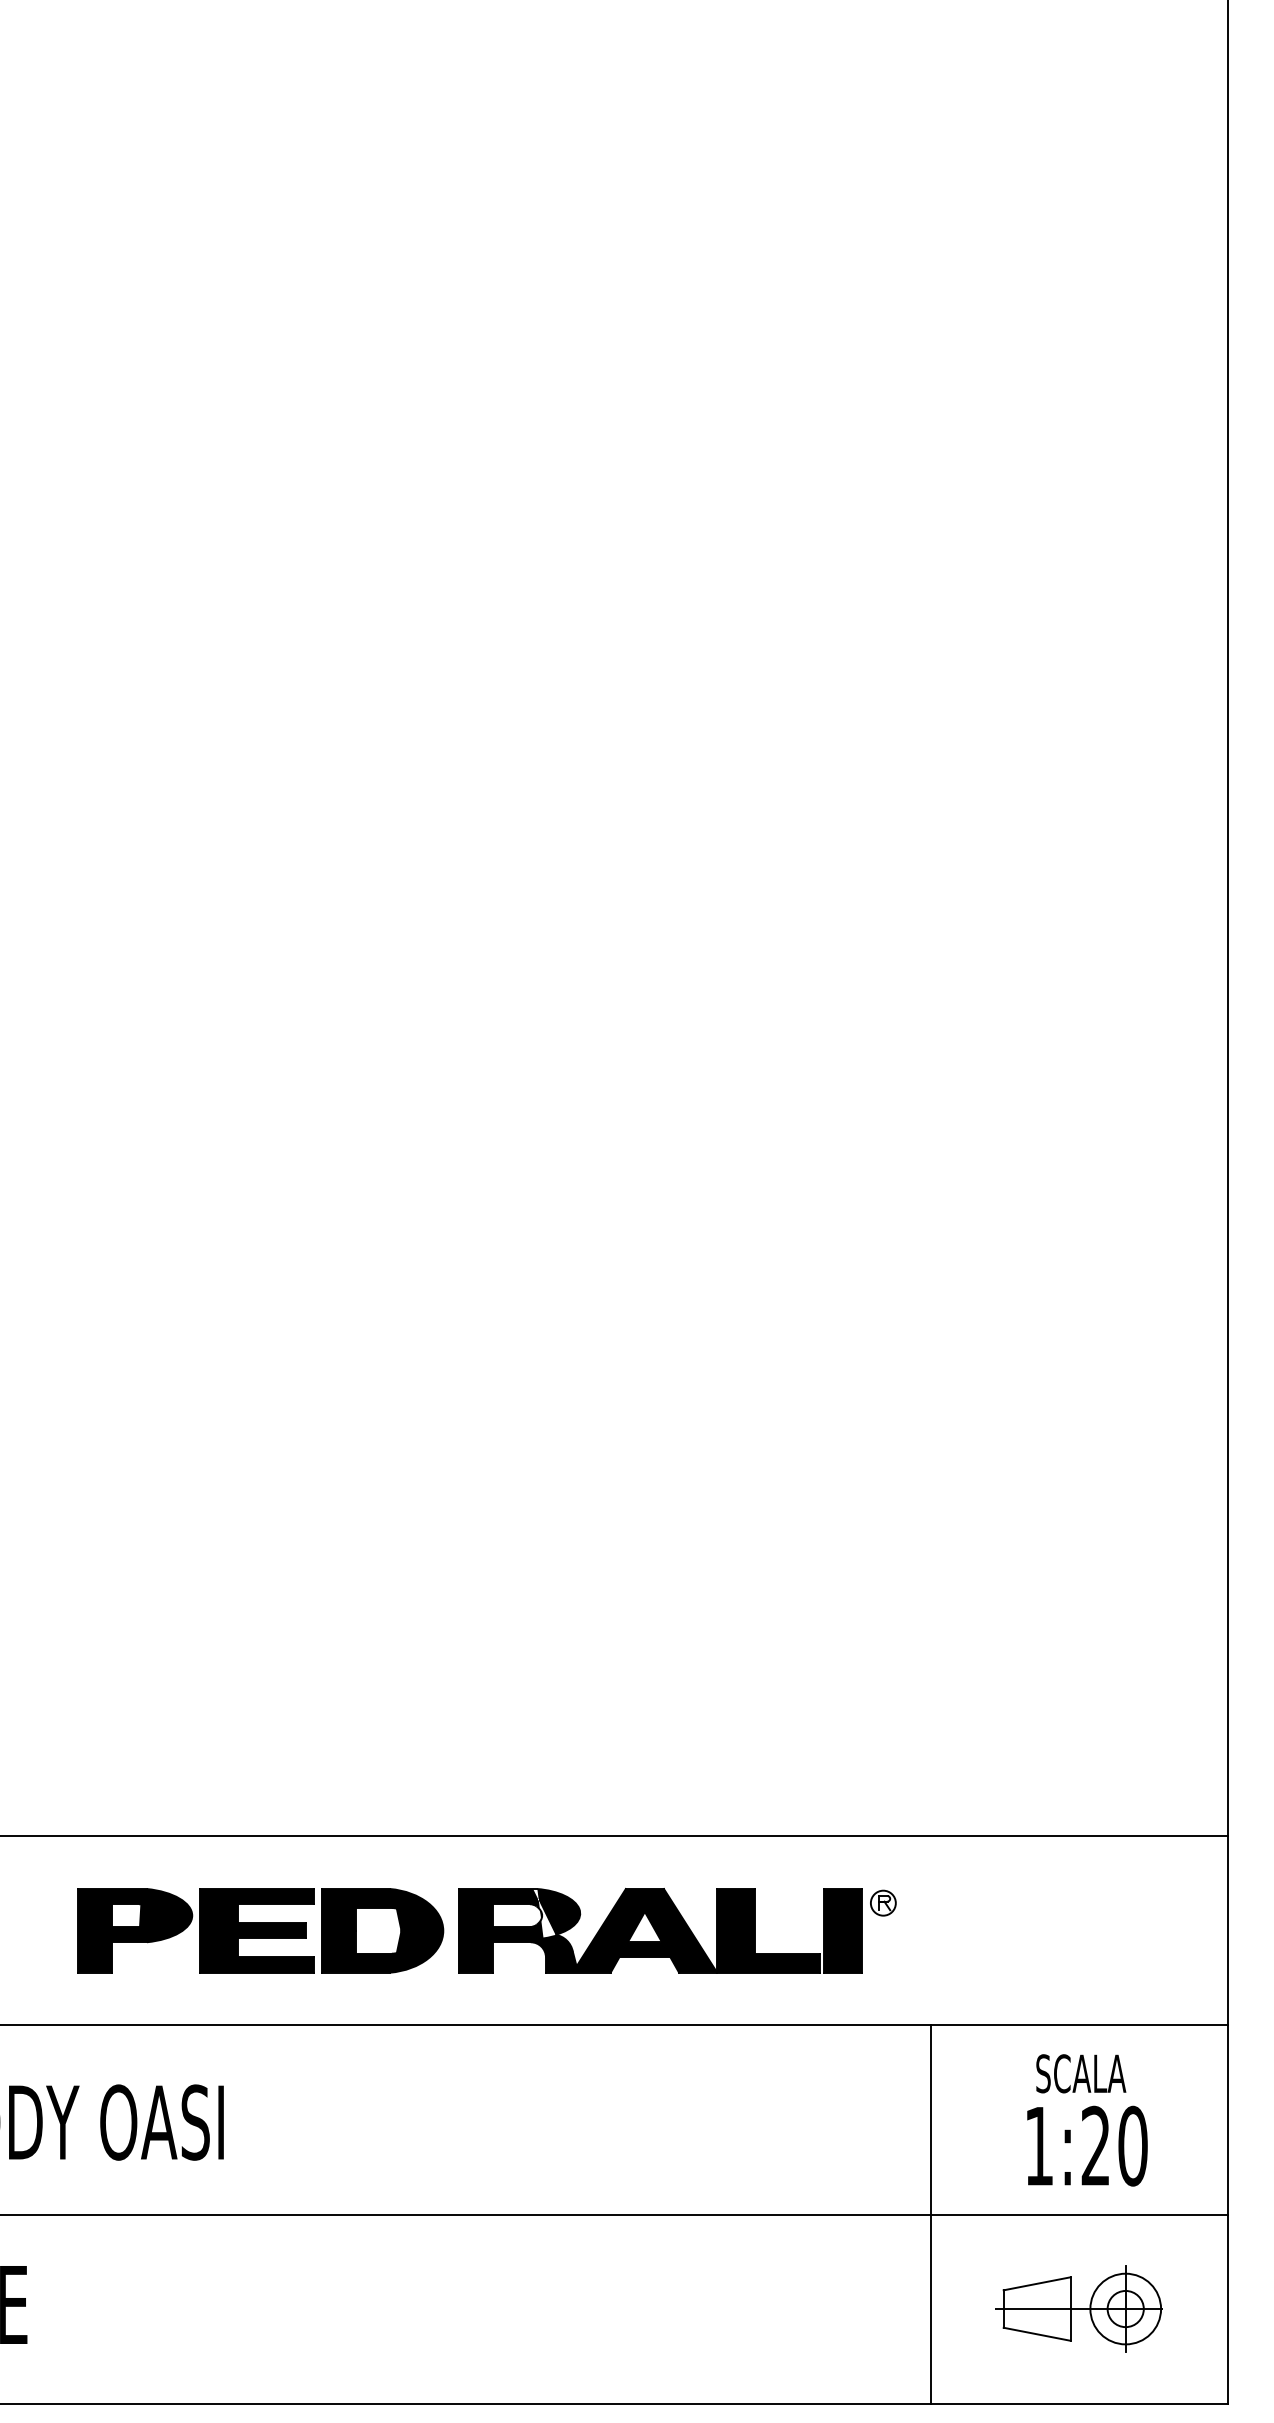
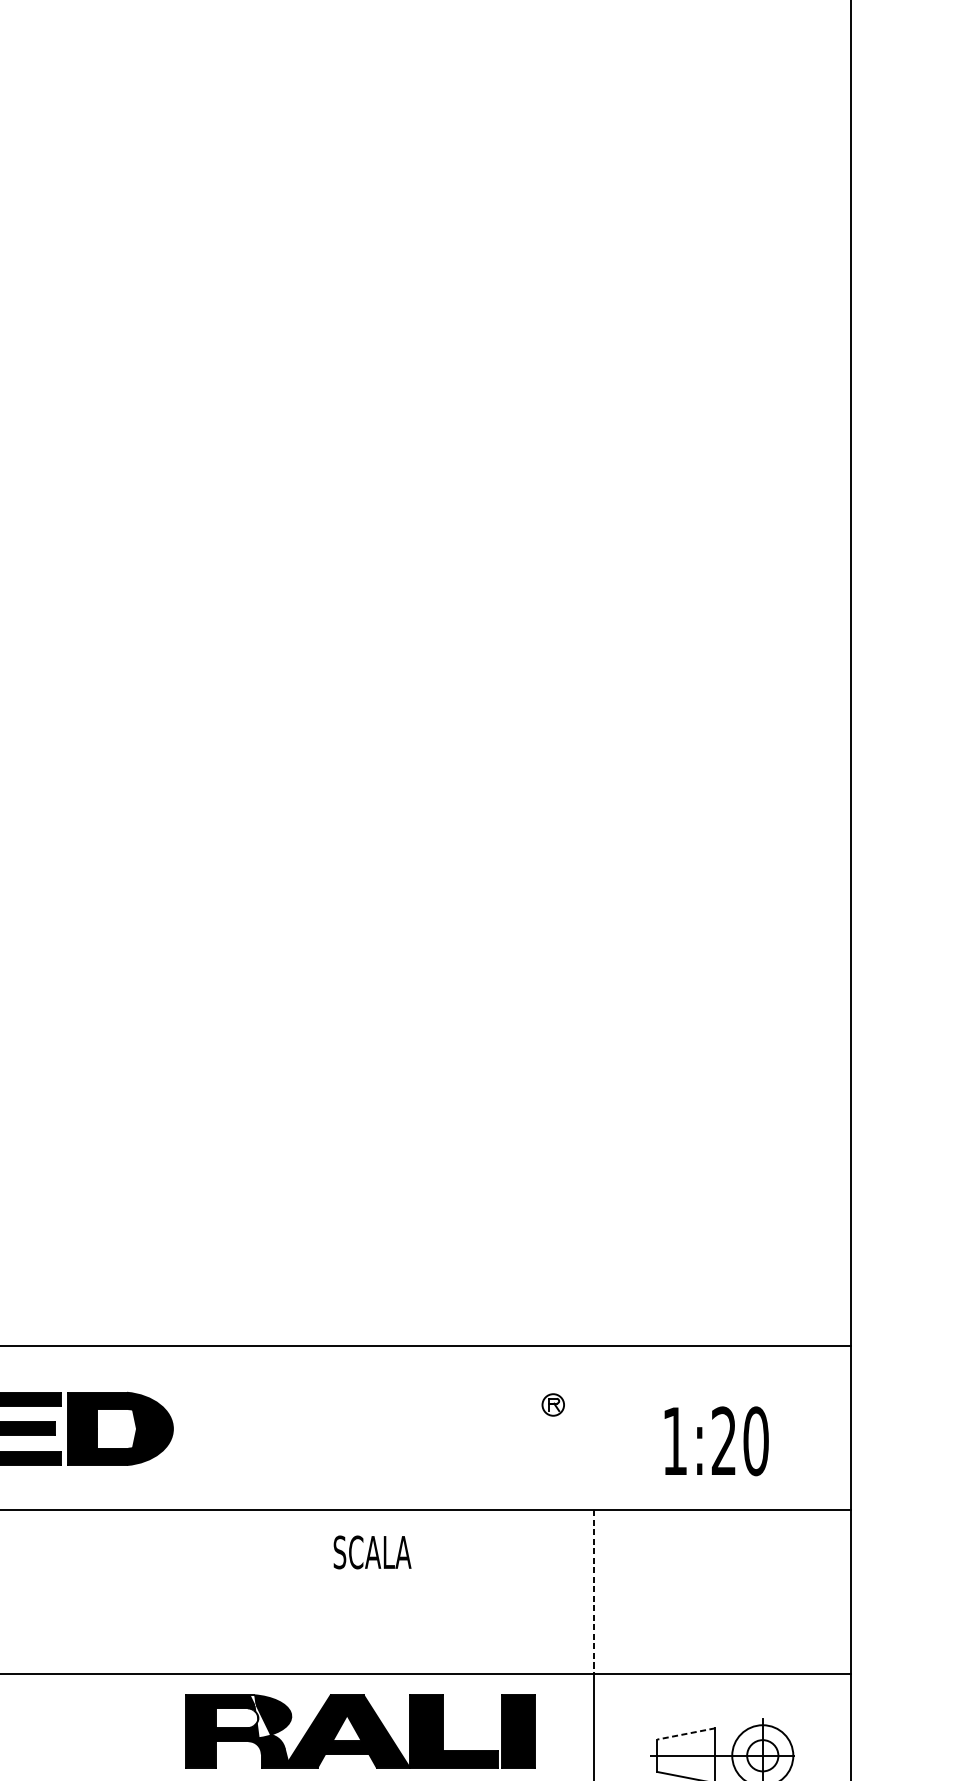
part: (660, 1930) -> (360, 1731), moved
text: (1081, 2073) -> (372, 1552), moved
line: (930, 2119) -> (594, 1591), solid -> dashed
text: (1087, 2145) -> (716, 1440), moved
line: (1036, 2283) -> (685, 1733), solid -> dashed

